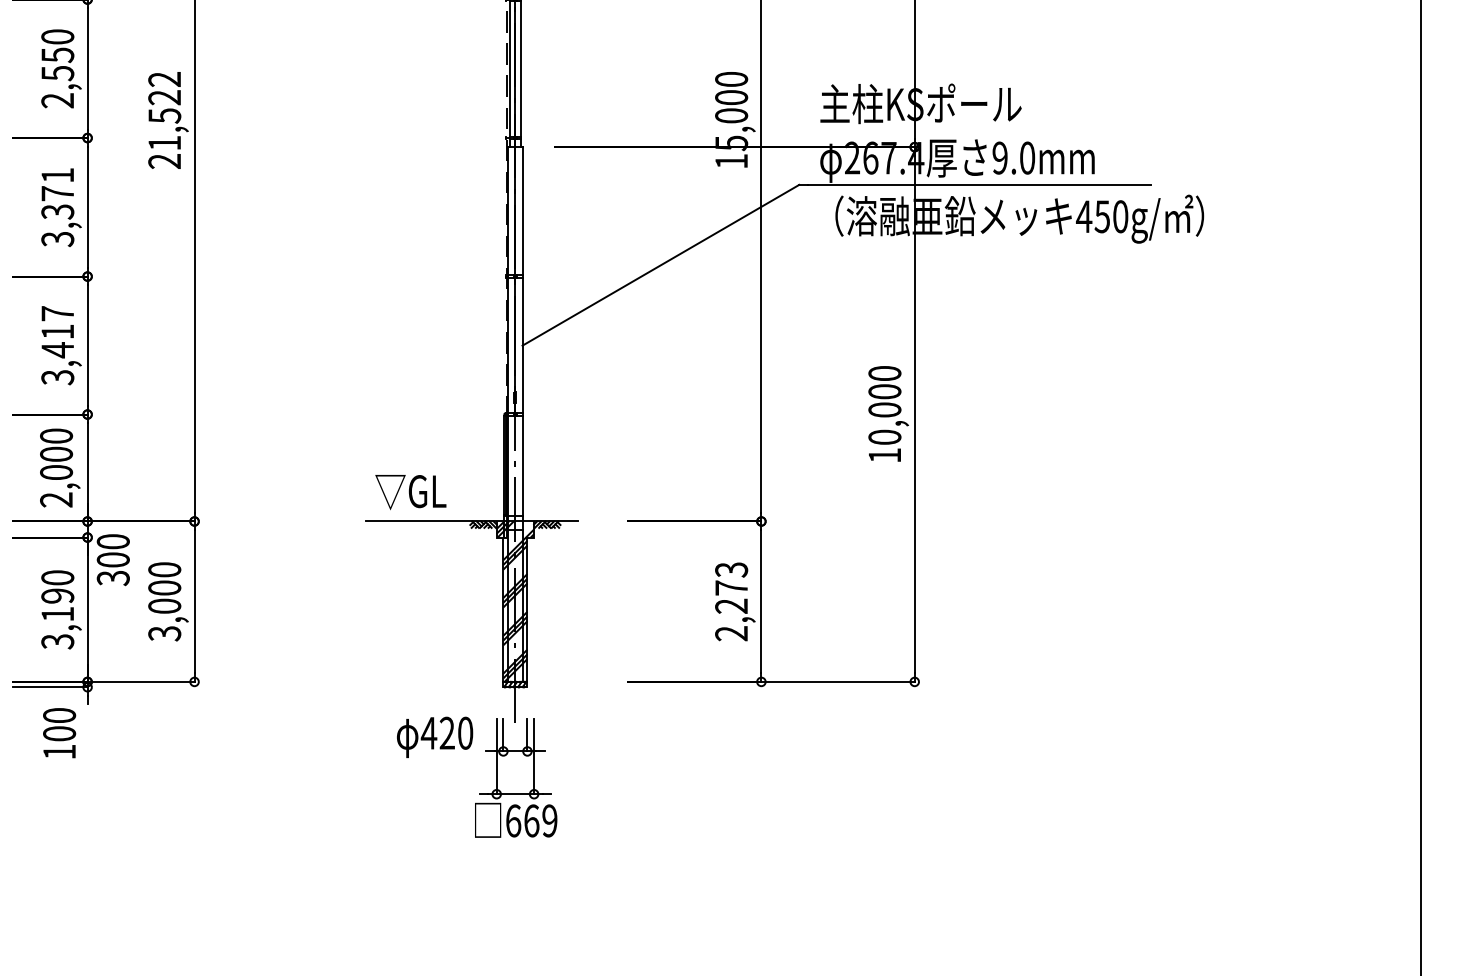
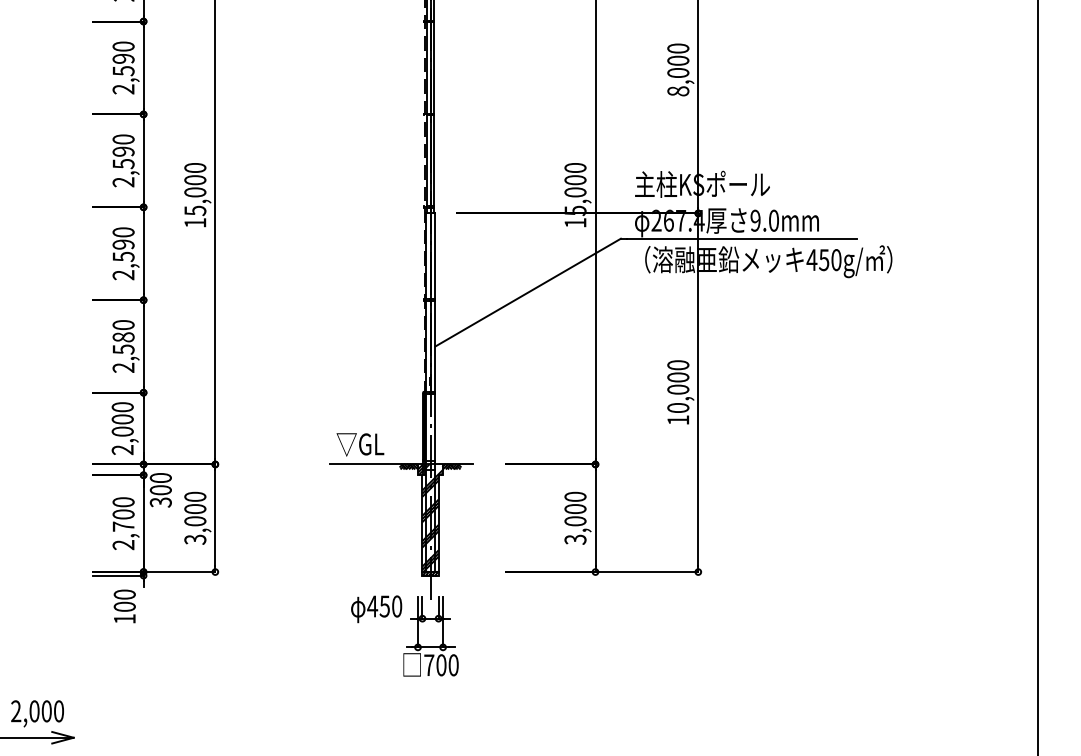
text: (57, 54) -> (123, 151), 2,550 -> 2,590
text: (164, 120) -> (195, 195), 21,522 -> 15,000
text: (57, 206) -> (123, 253), 3,371 -> 2,590
text: (57, 345) -> (123, 346), 3,417 -> 2,580
text: (731, 600) -> (575, 517), 2,273 -> 3,000
text: (57, 618) -> (123, 529), 3,190 -> 2,700
text: (446, 733) -> (384, 606), 420 -> 450
text: (531, 821) -> (441, 665), 669 -> 700

